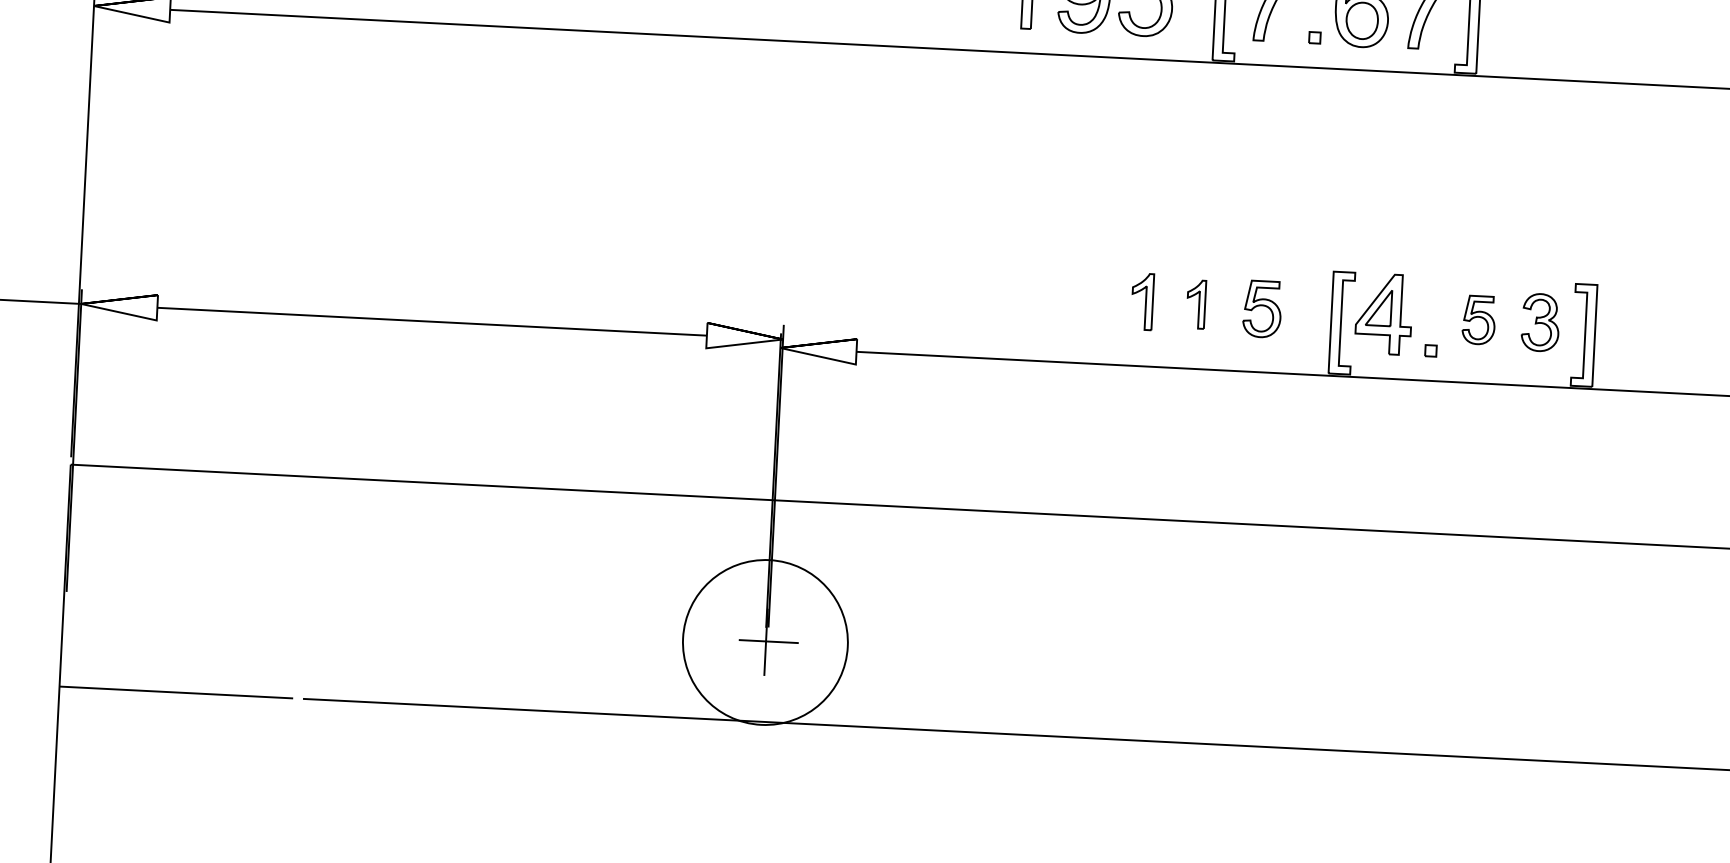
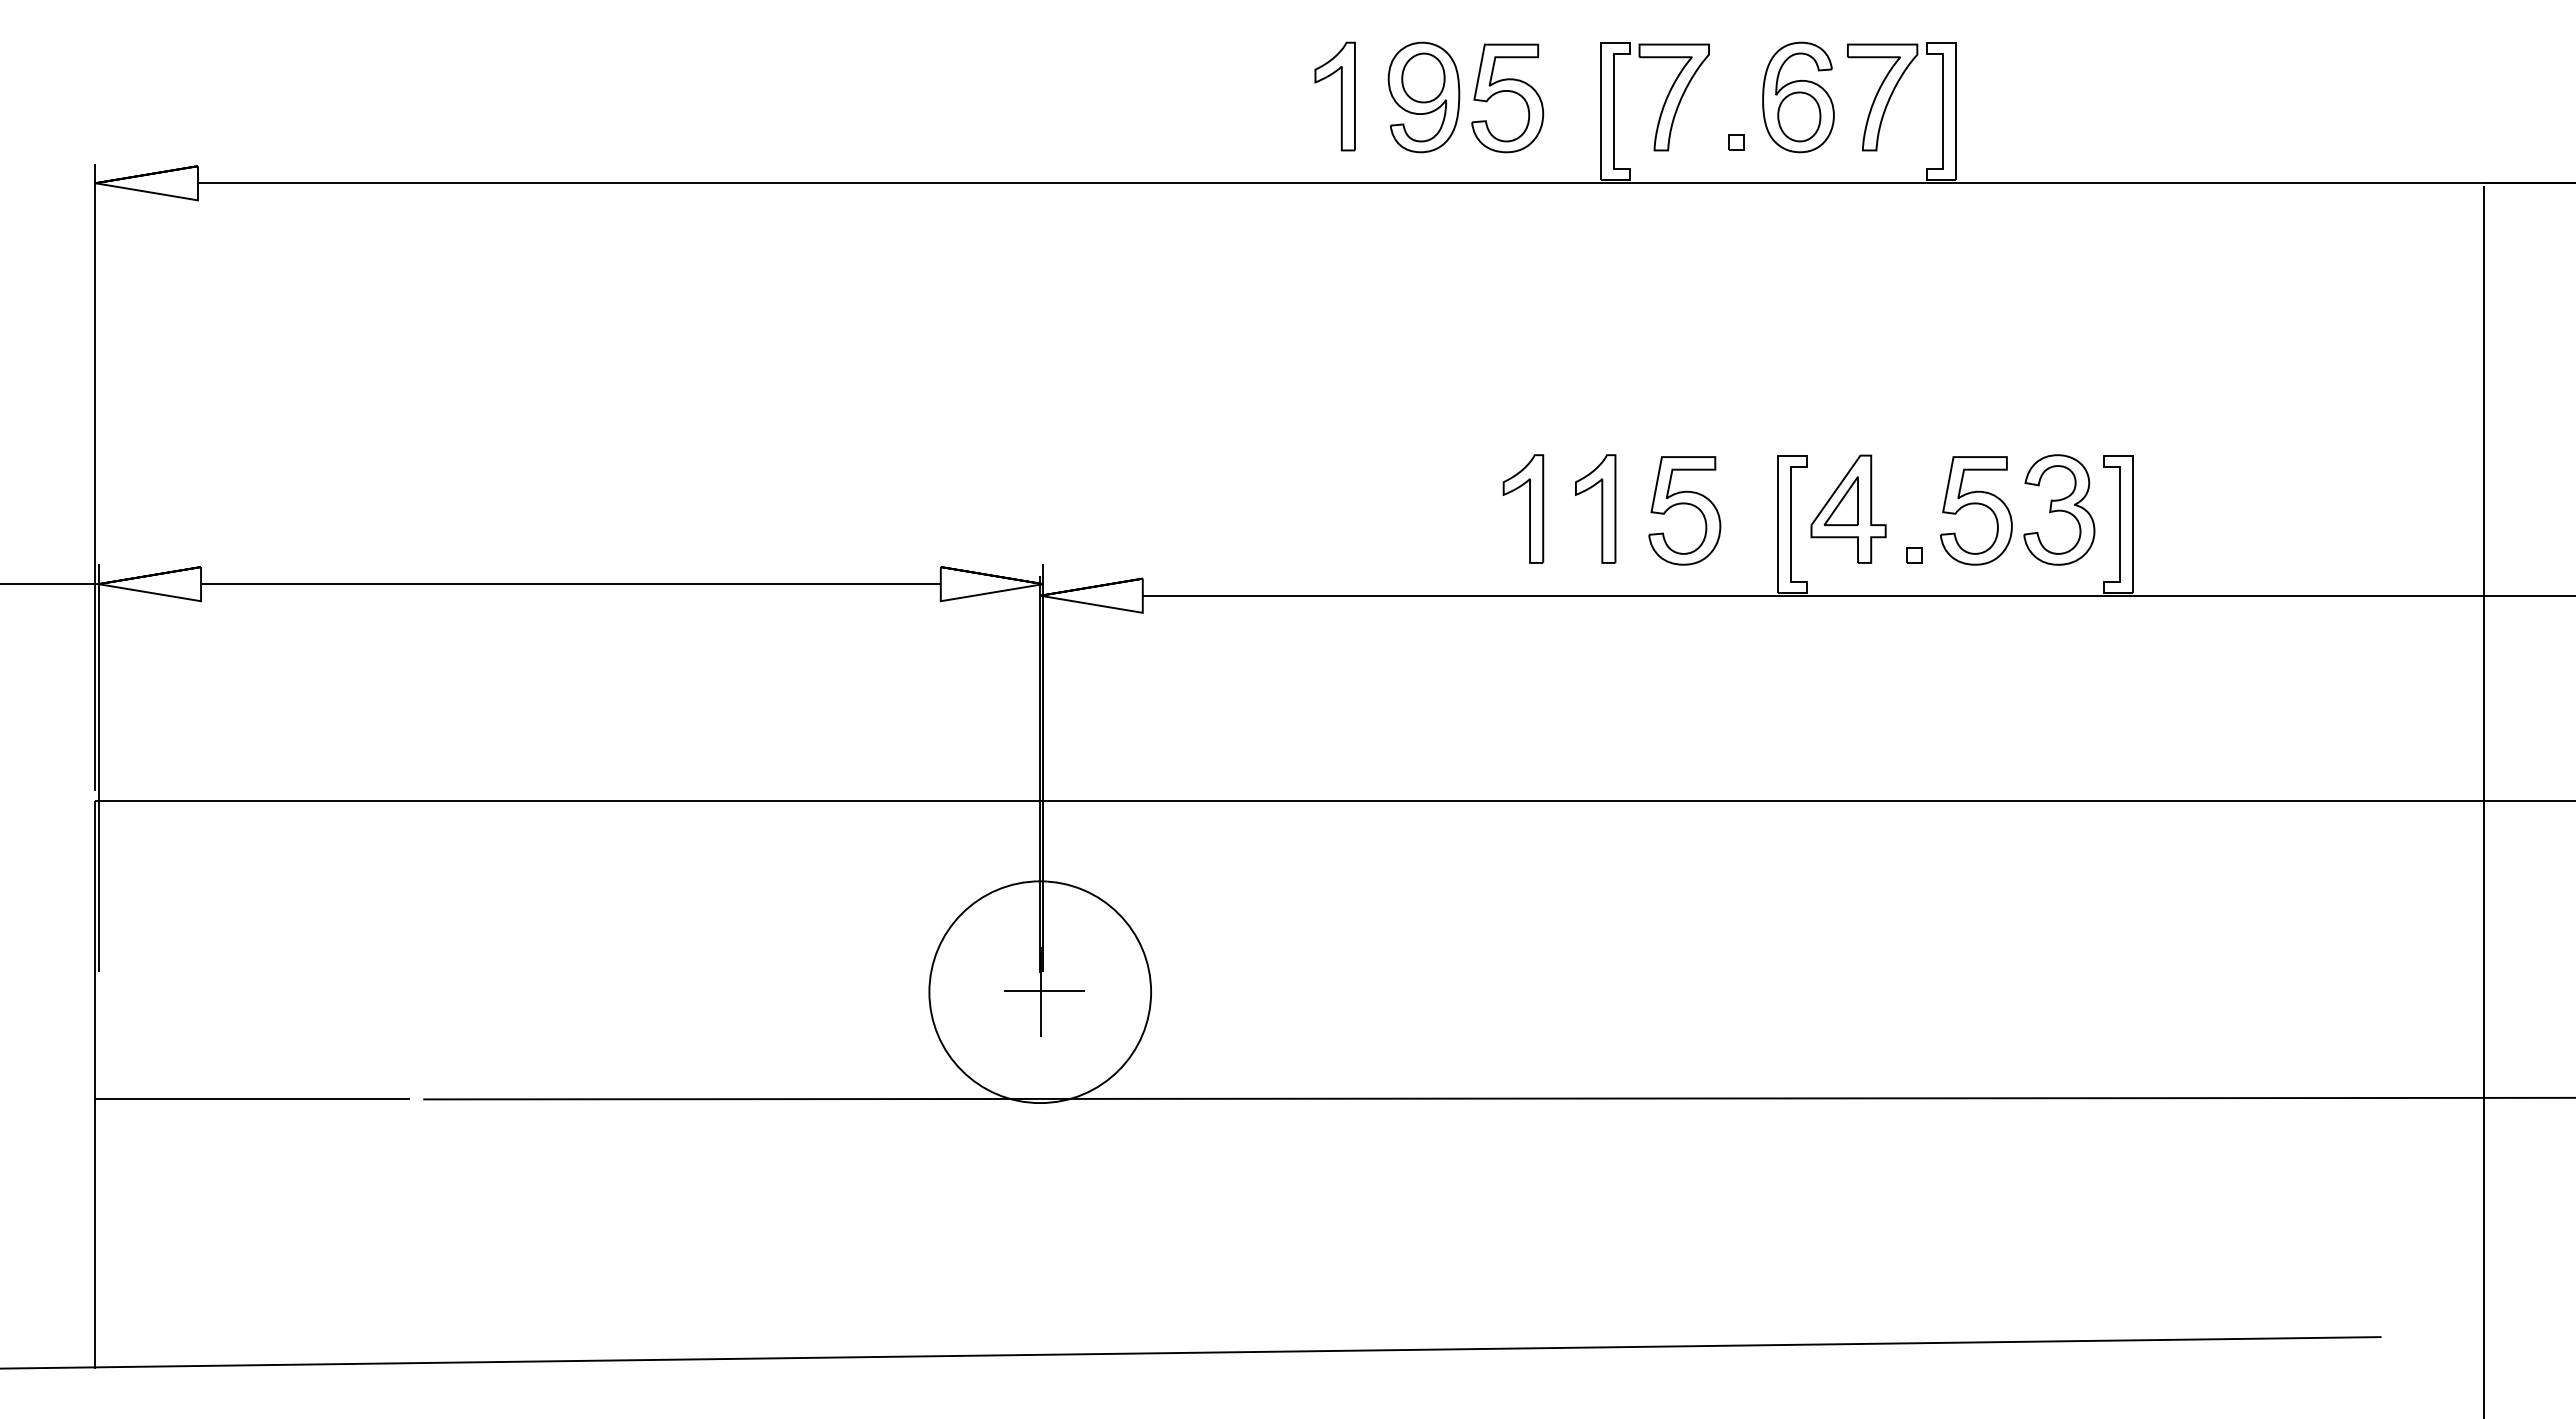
part: (1142, 301) -> (1523, 508), size x1.43
part: (1196, 304) -> (1595, 508), size x1.67
part: (1262, 308) -> (1684, 510), size x1.43
part: (1479, 319) -> (1976, 510), size x1.67
part: (1540, 322) -> (2059, 509), size x1.43

